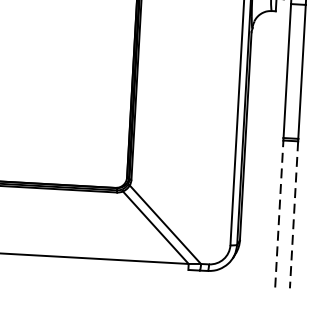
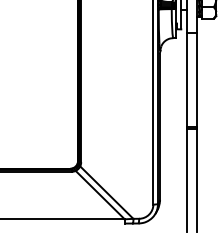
line: (279, 213) -> (186, 180), dashed -> solid
line: (293, 214) -> (196, 180), dashed -> solid

